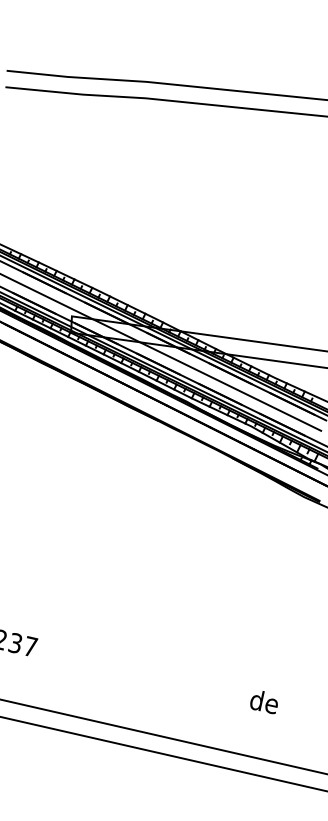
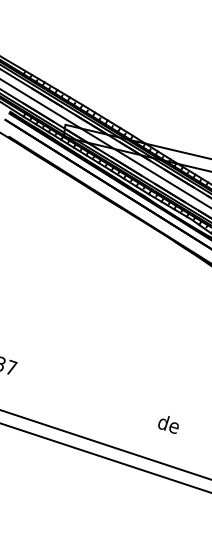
text: (263, 702) -> (168, 424), moved

